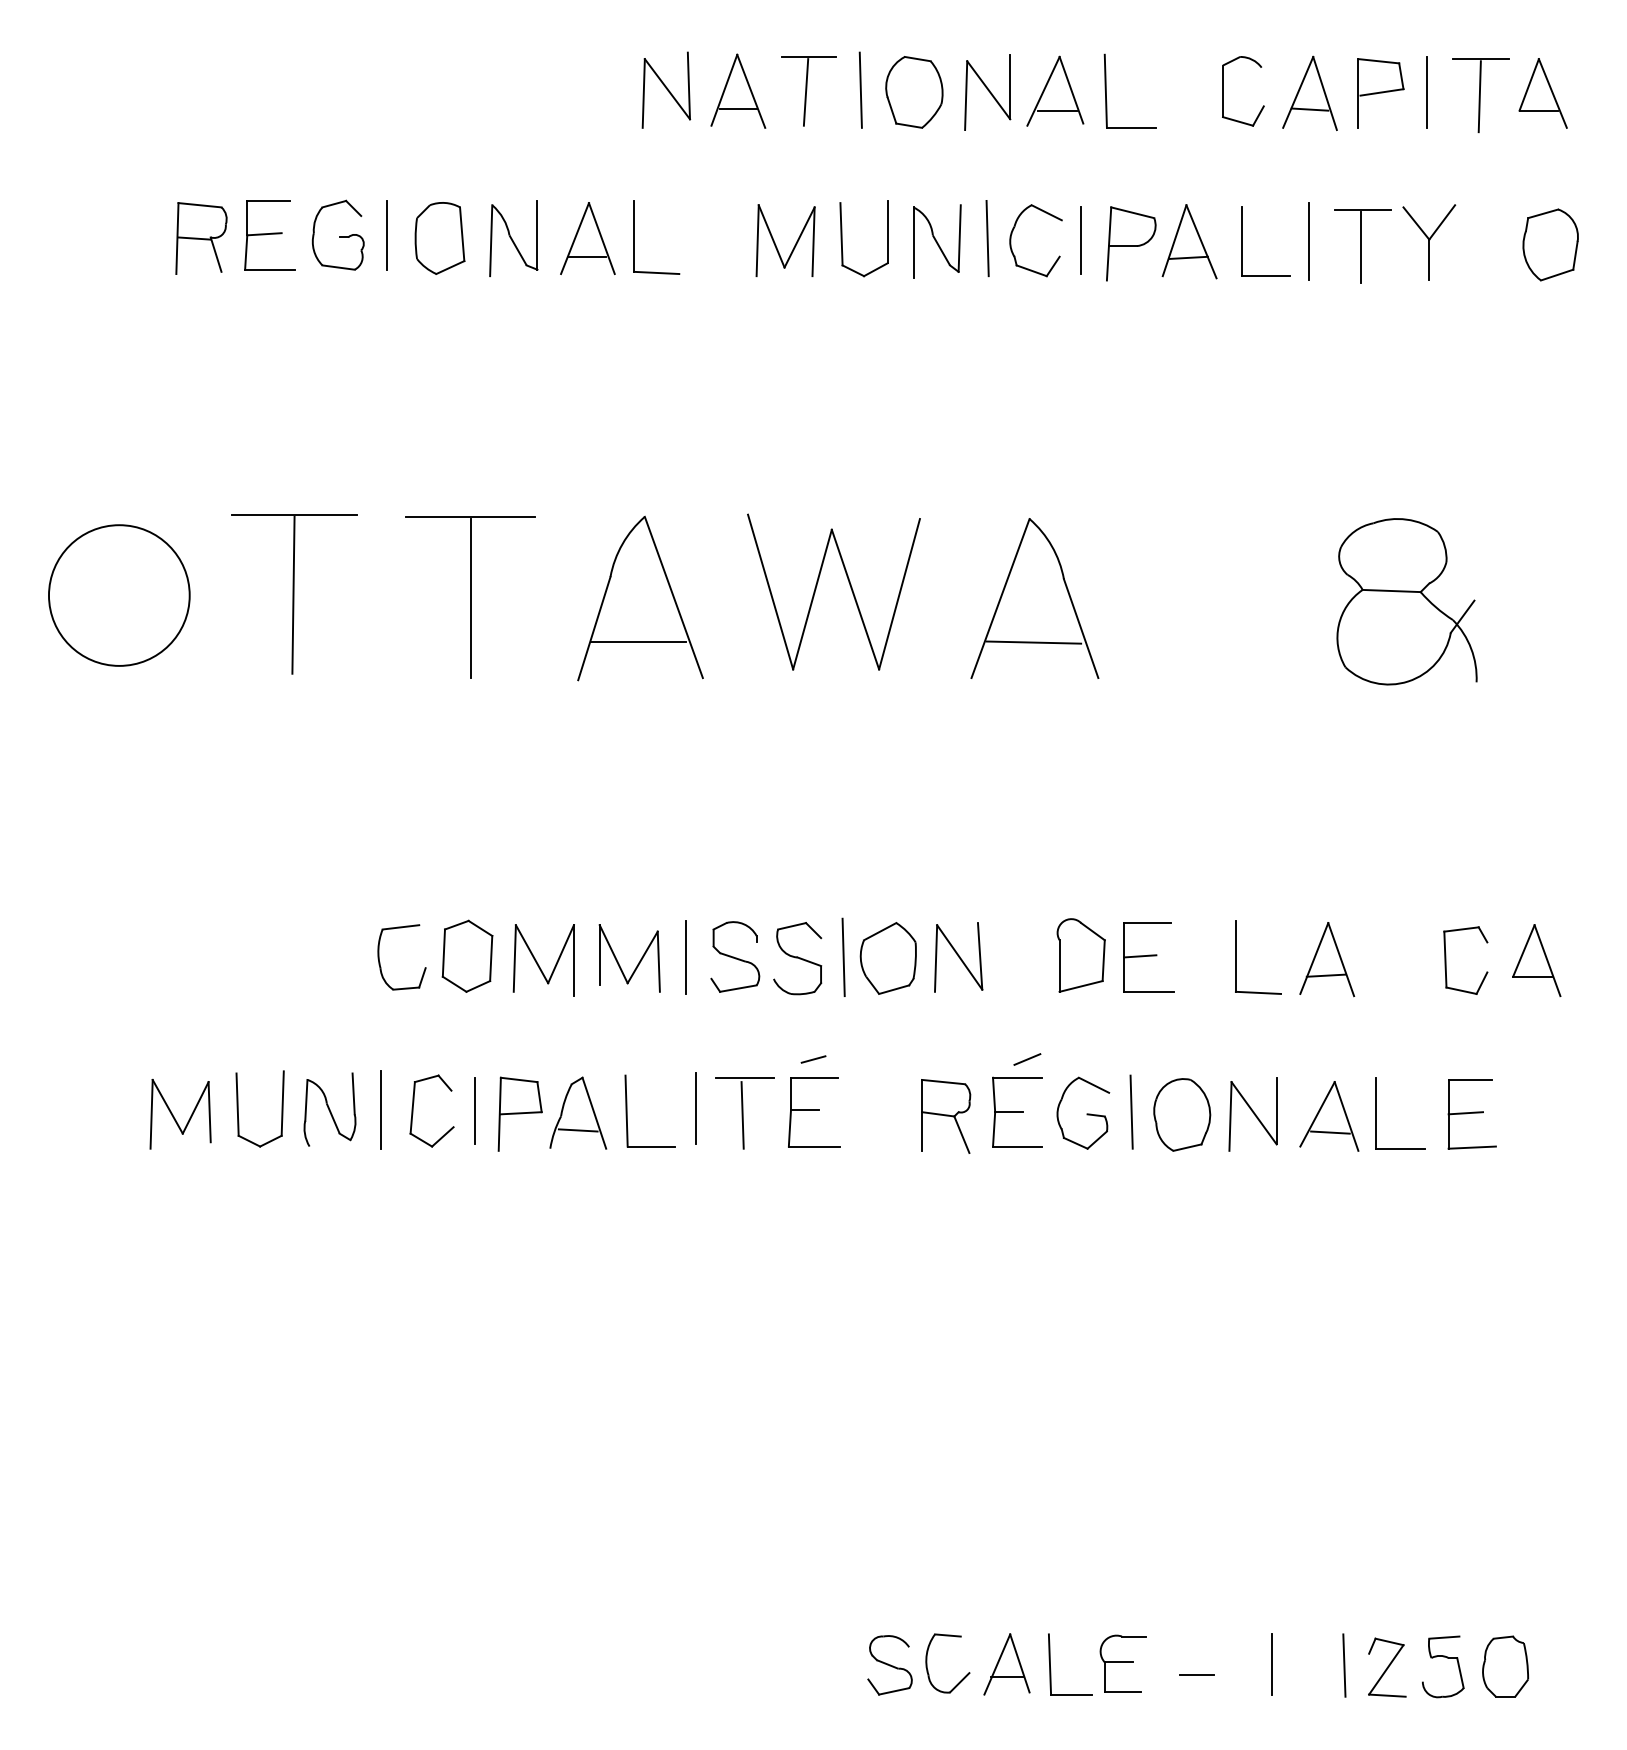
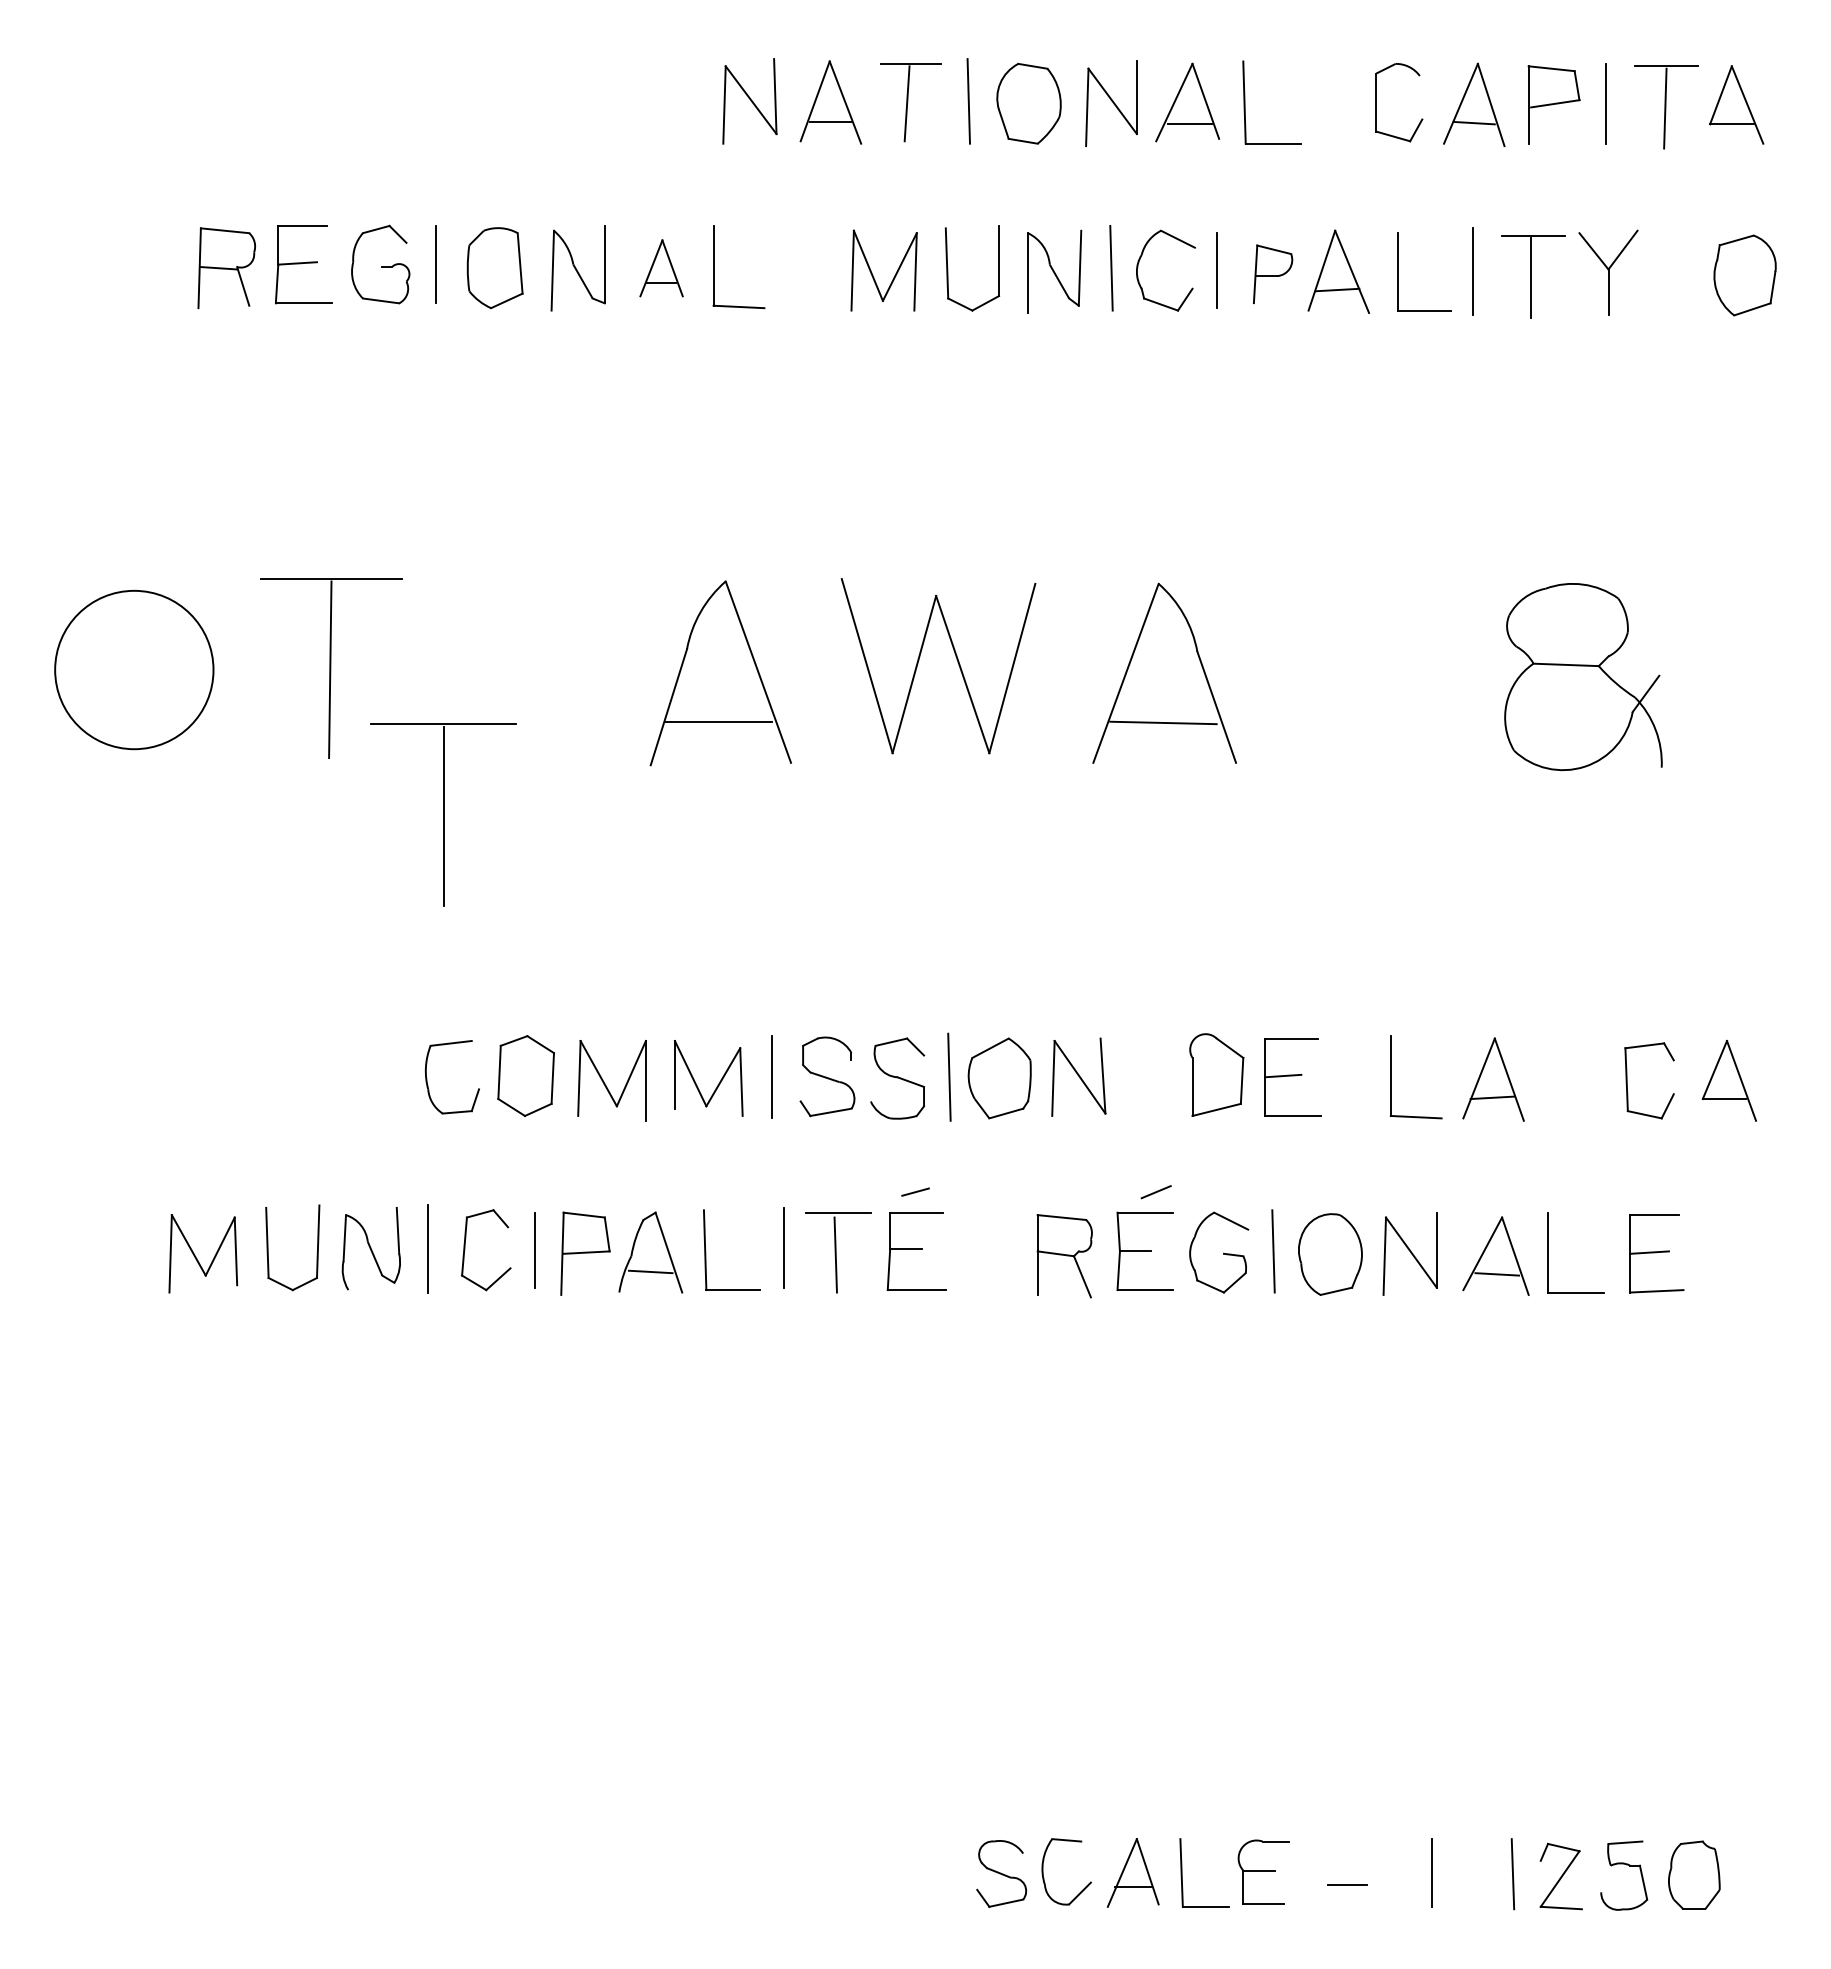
part: (587, 238) -> (661, 268), size x0.7
part: (1130, 244) -> (1272, 274), size x0.7
part: (470, 596) -> (443, 814), moved

